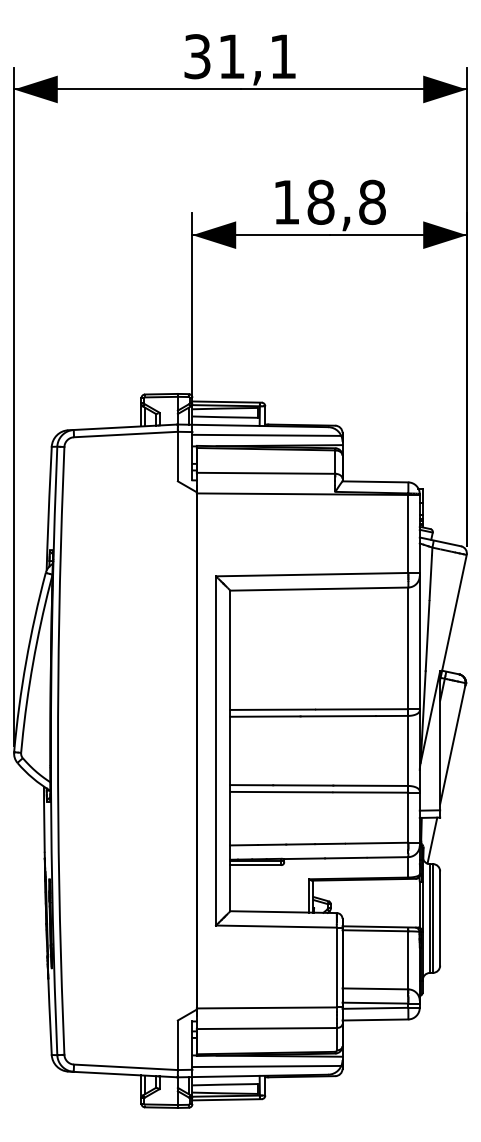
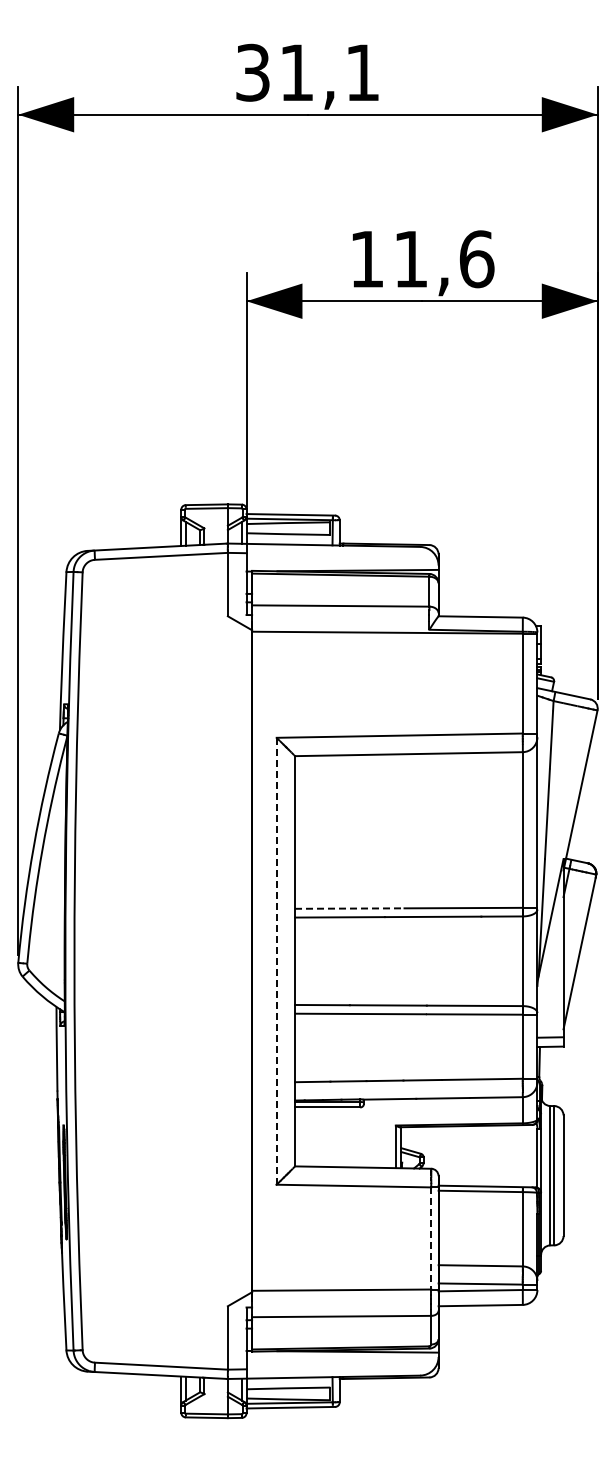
text: (347, 202) -> (444, 259), 18,8 -> 11,6
line: (266, 435) -> (341, 557), removed
line: (272, 709) -> (349, 908), solid -> dashed
line: (215, 751) -> (276, 961), solid -> dashed
line: (432, 840) -> (553, 1075), removed
line: (337, 967) -> (431, 1238), solid -> dashed
line: (266, 1066) -> (341, 1364), removed

